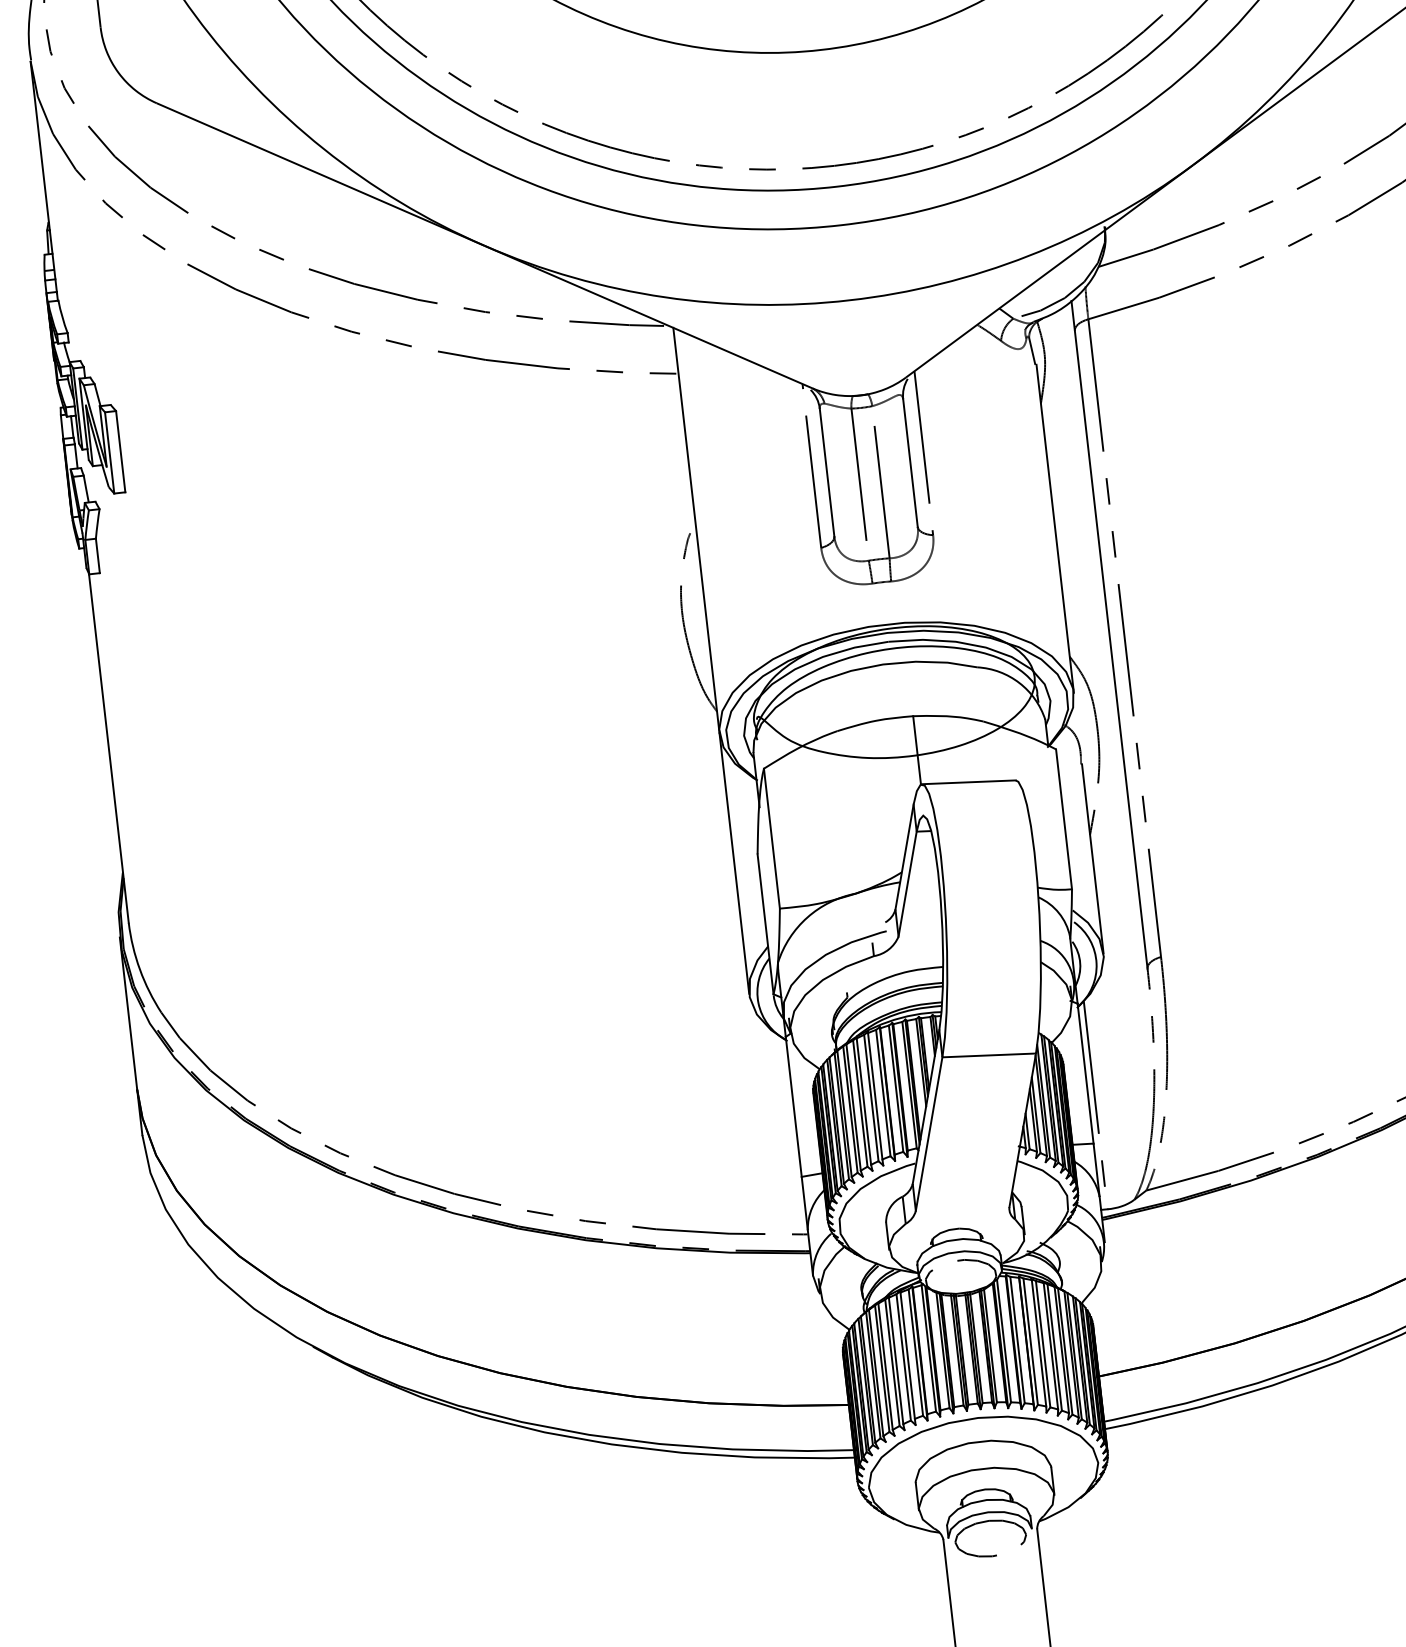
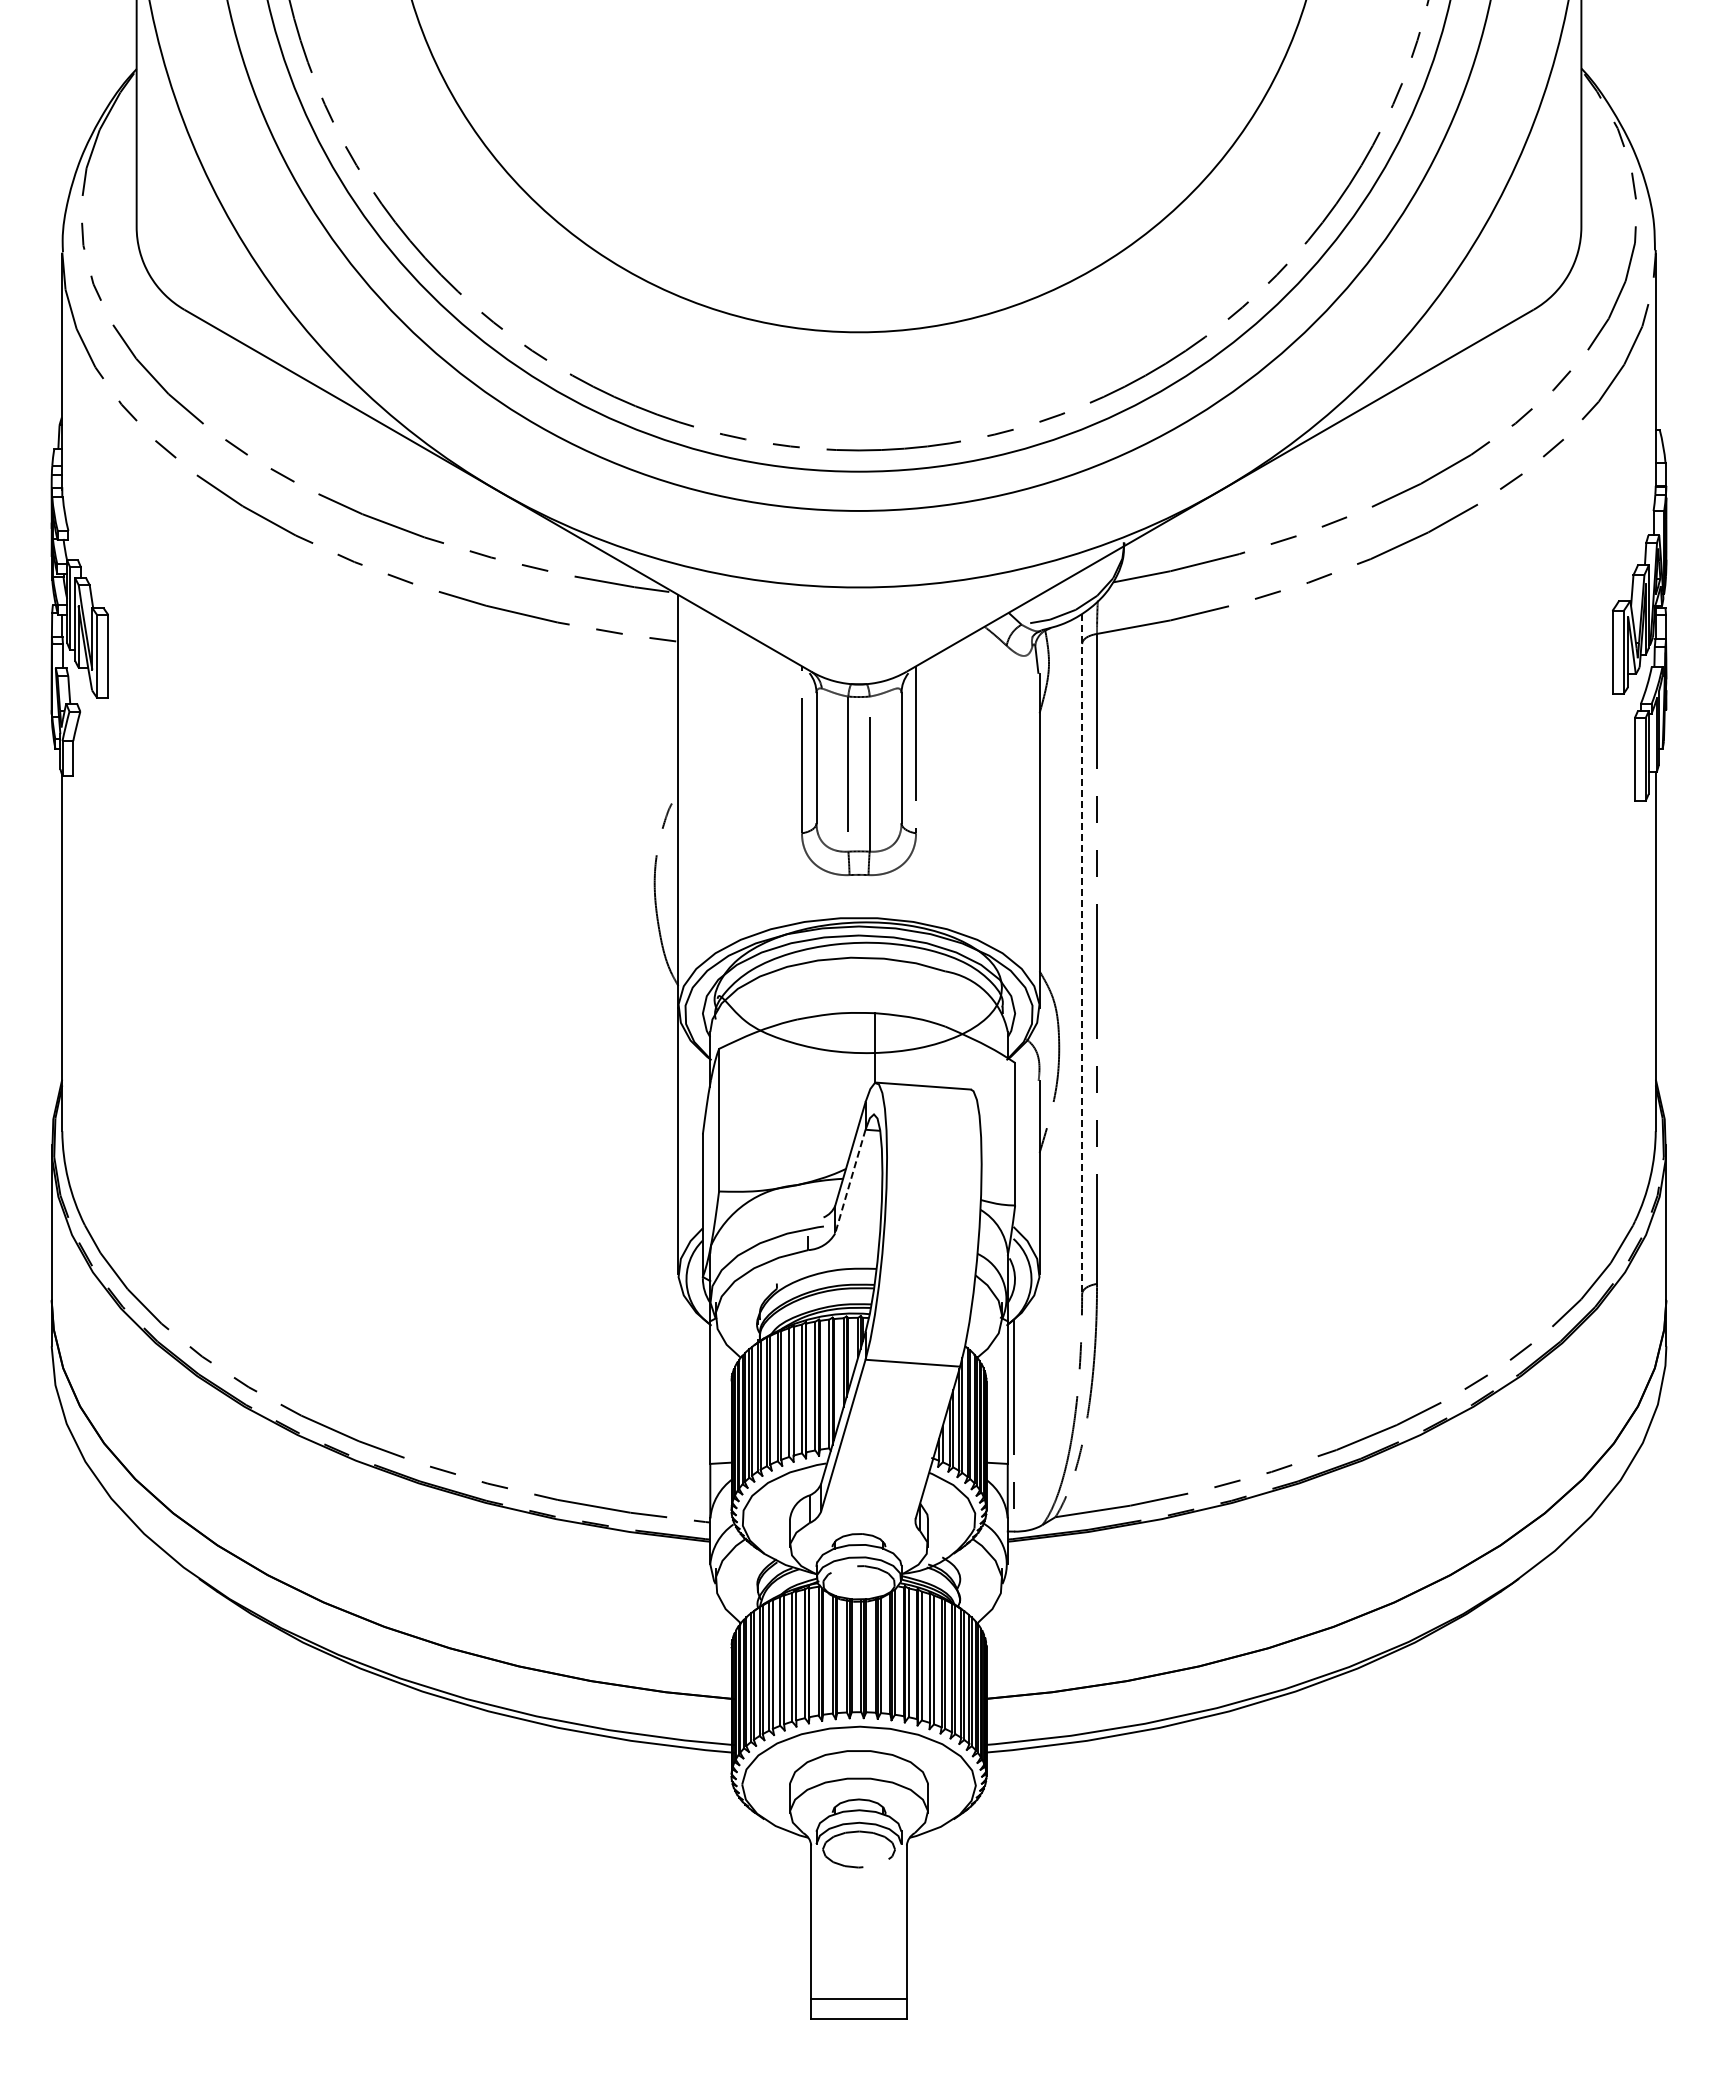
line: (1109, 635) -> (1082, 954), solid -> dashed
line: (907, 884) -> (850, 1181), solid -> dashed

